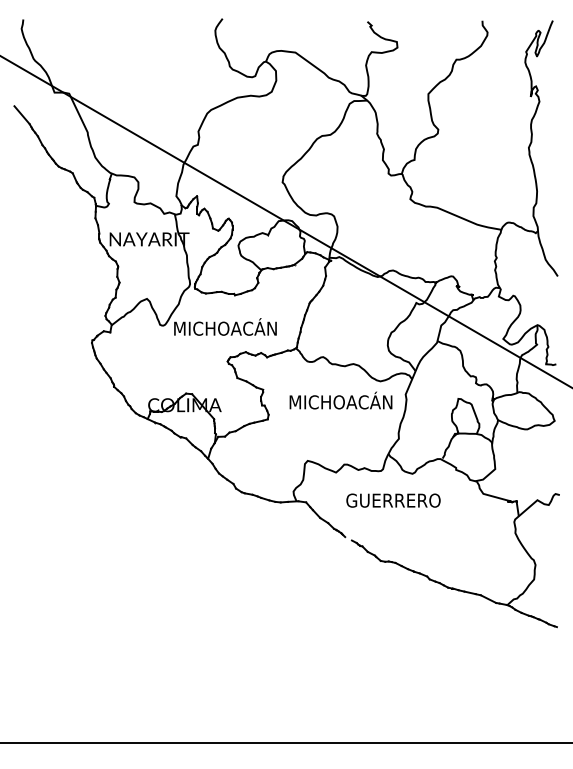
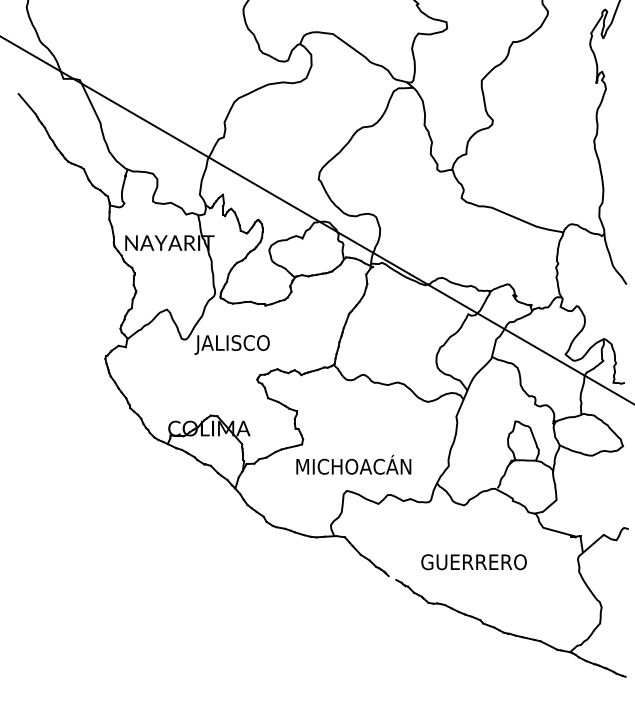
text: (223, 328) -> (252, 342), MICHOACÁN -> JALISCO
text: (340, 400) -> (353, 464), moved
text: (393, 500) -> (474, 562), moved

